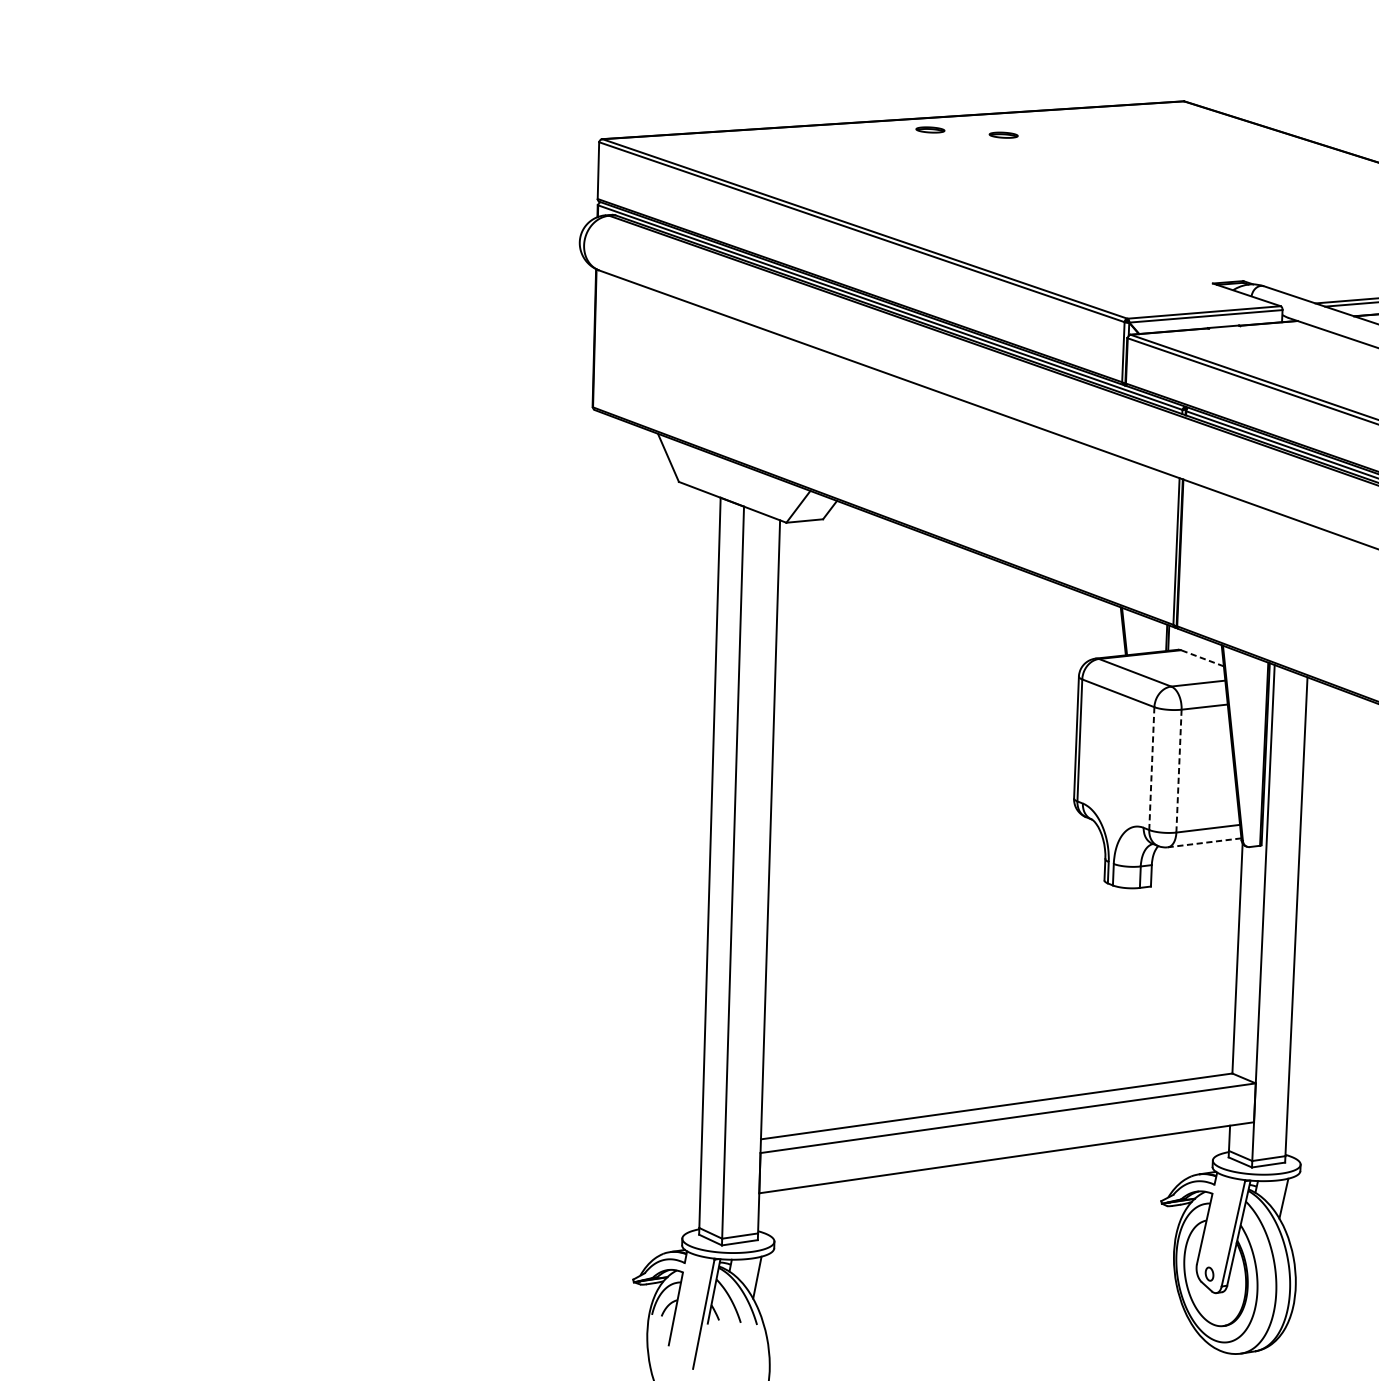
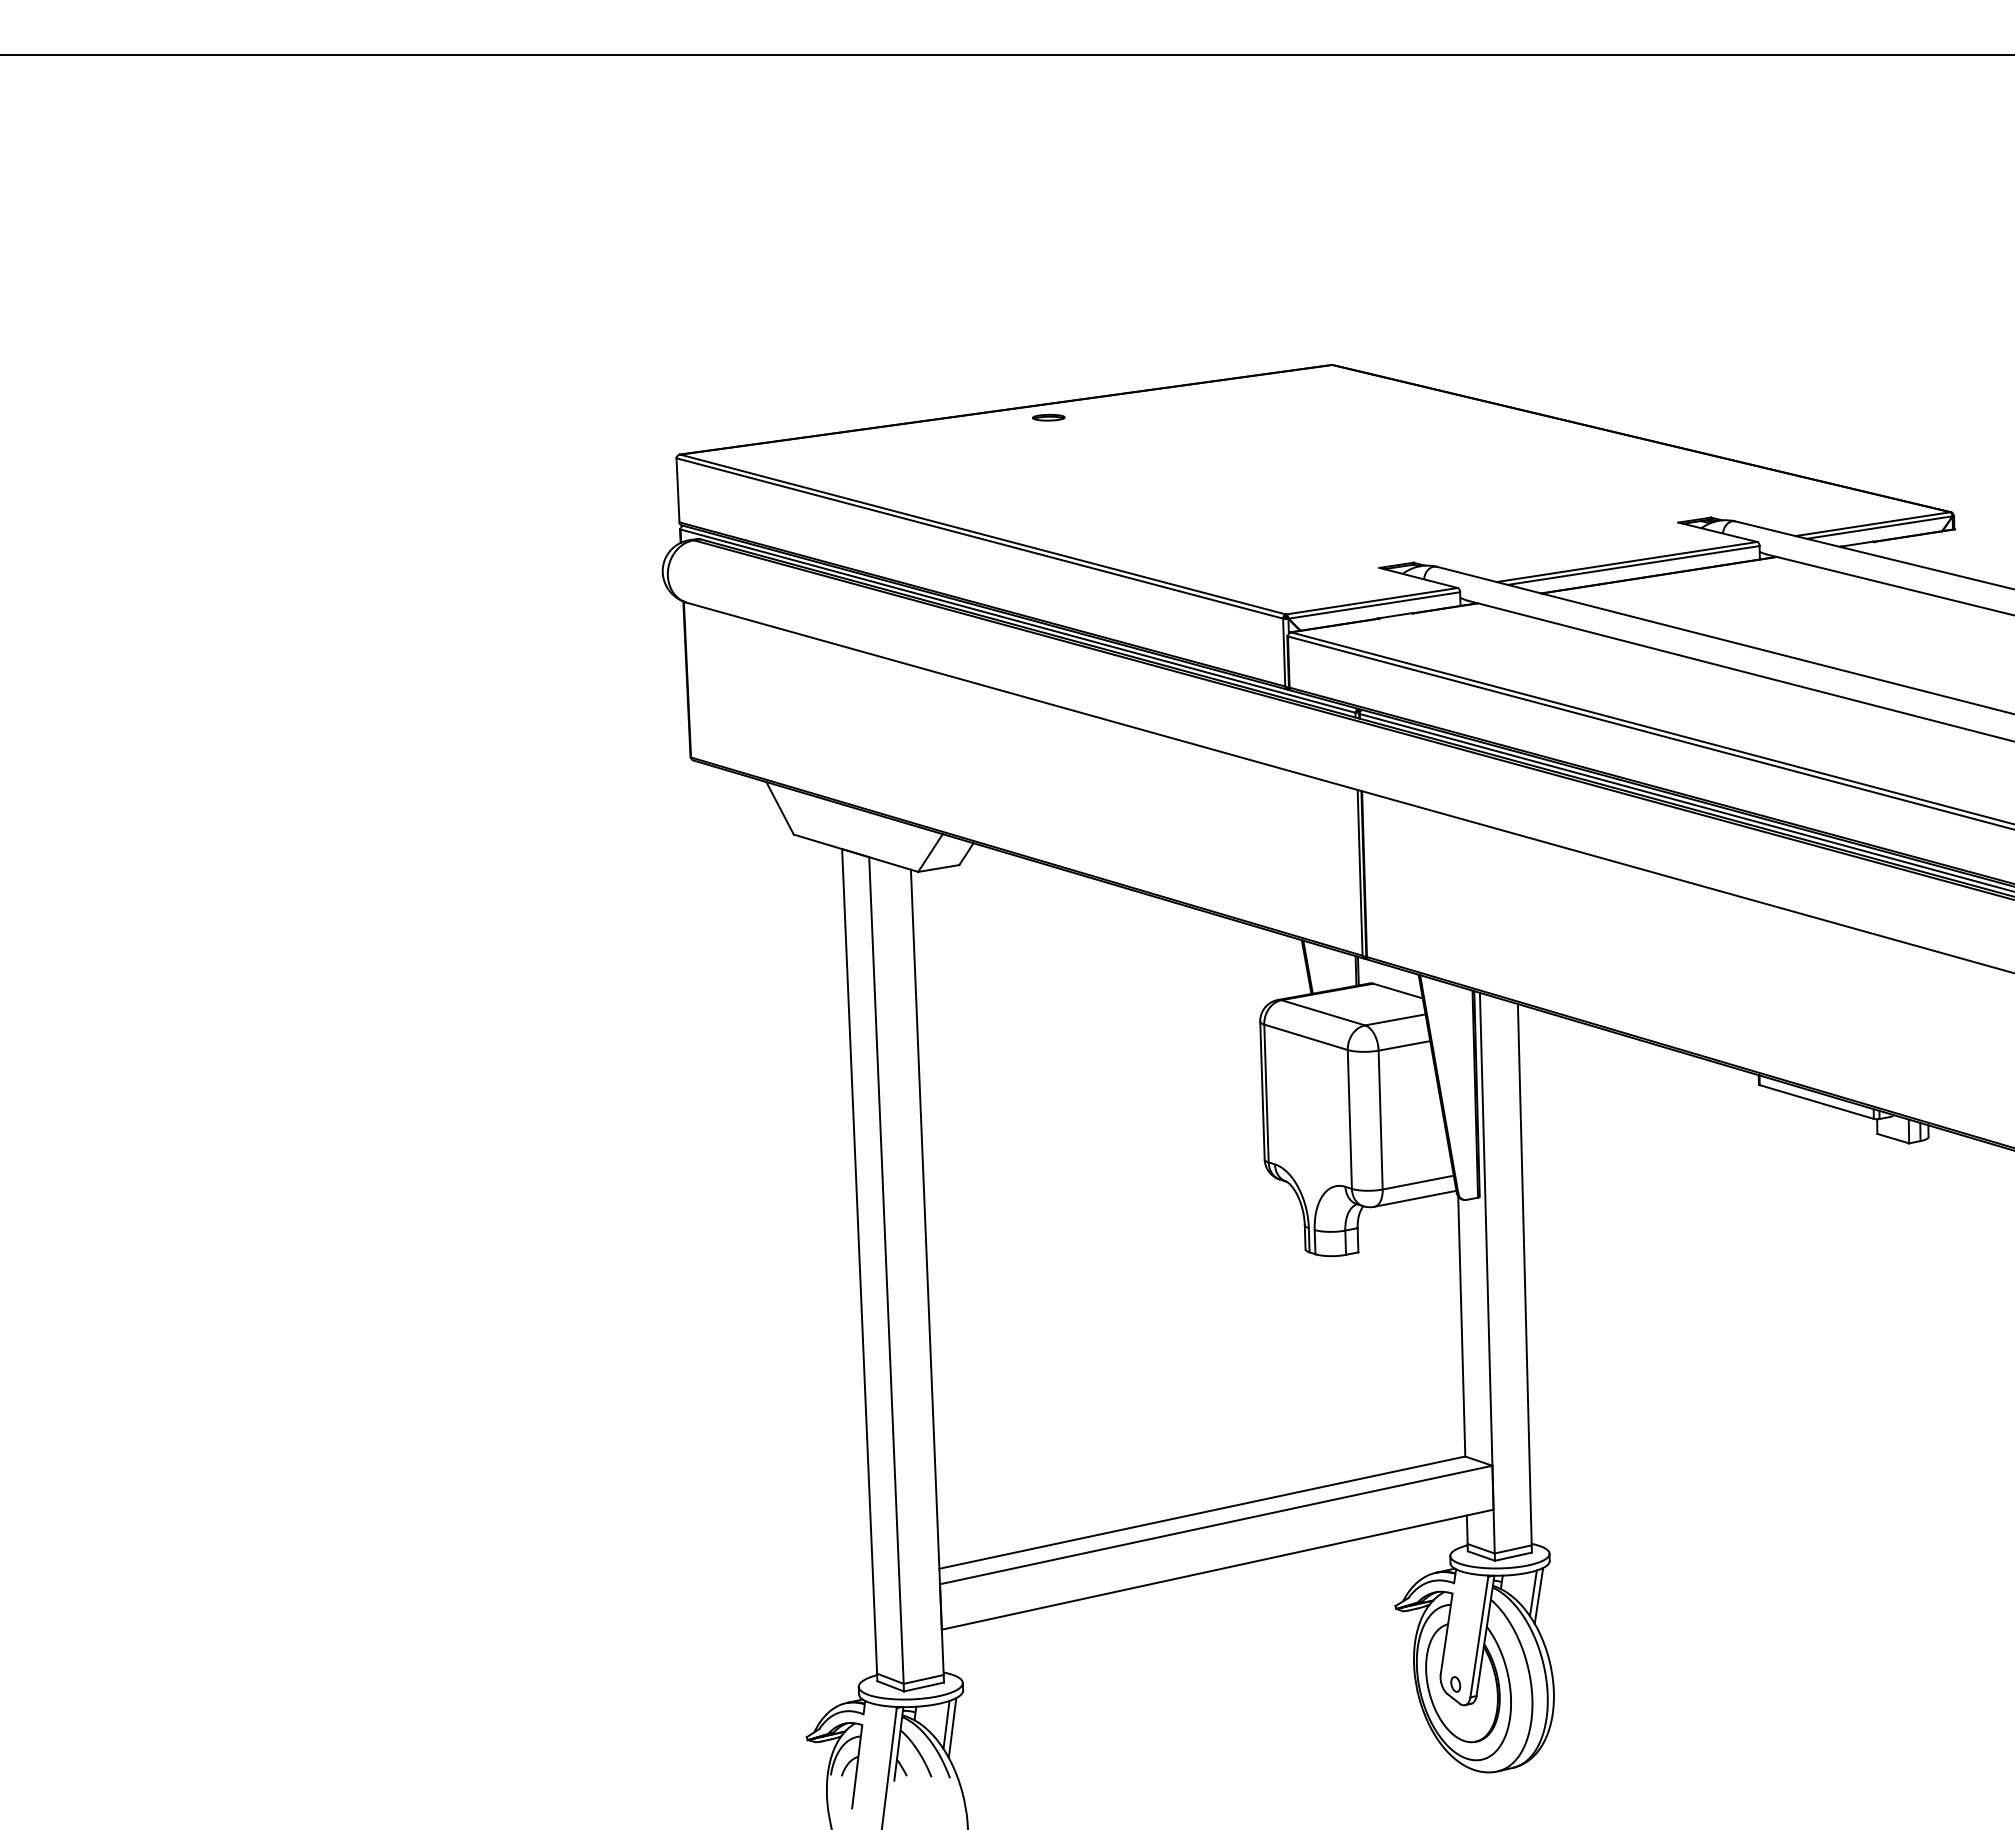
part: (1003, 135) -> (1131, 417), removed
line: (1202, 658) -> (1398, 991), dashed -> solid
line: (1151, 768) -> (1349, 1119), dashed -> solid
line: (1178, 770) -> (1380, 1119), dashed -> solid
line: (1204, 842) -> (1415, 1198), dashed -> solid
line: (1288, 1200) -> (1538, 1595), added
line: (762, 1280) -> (952, 1727), added

